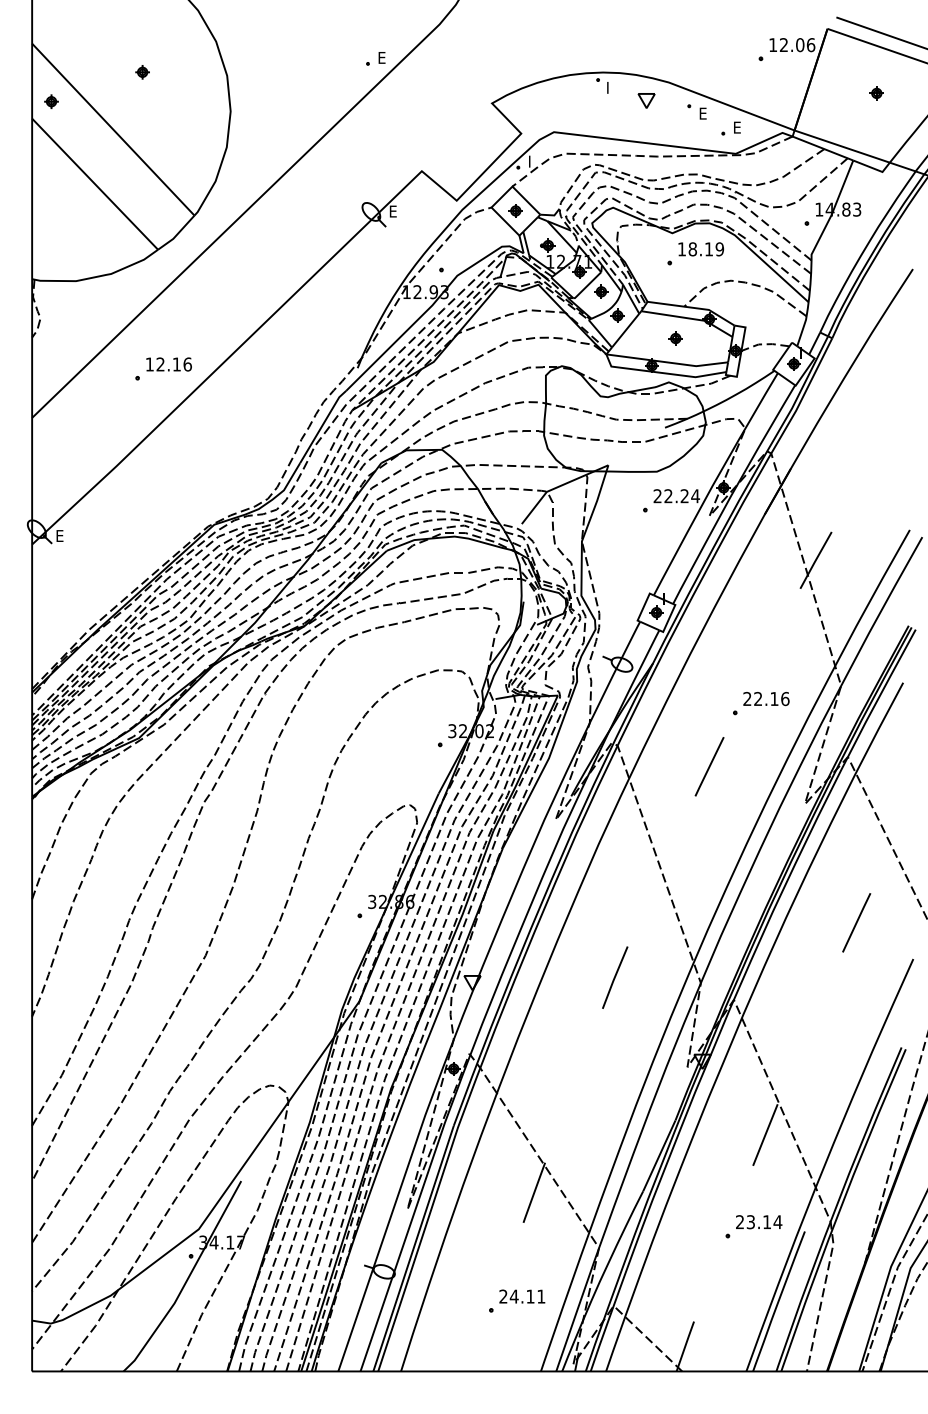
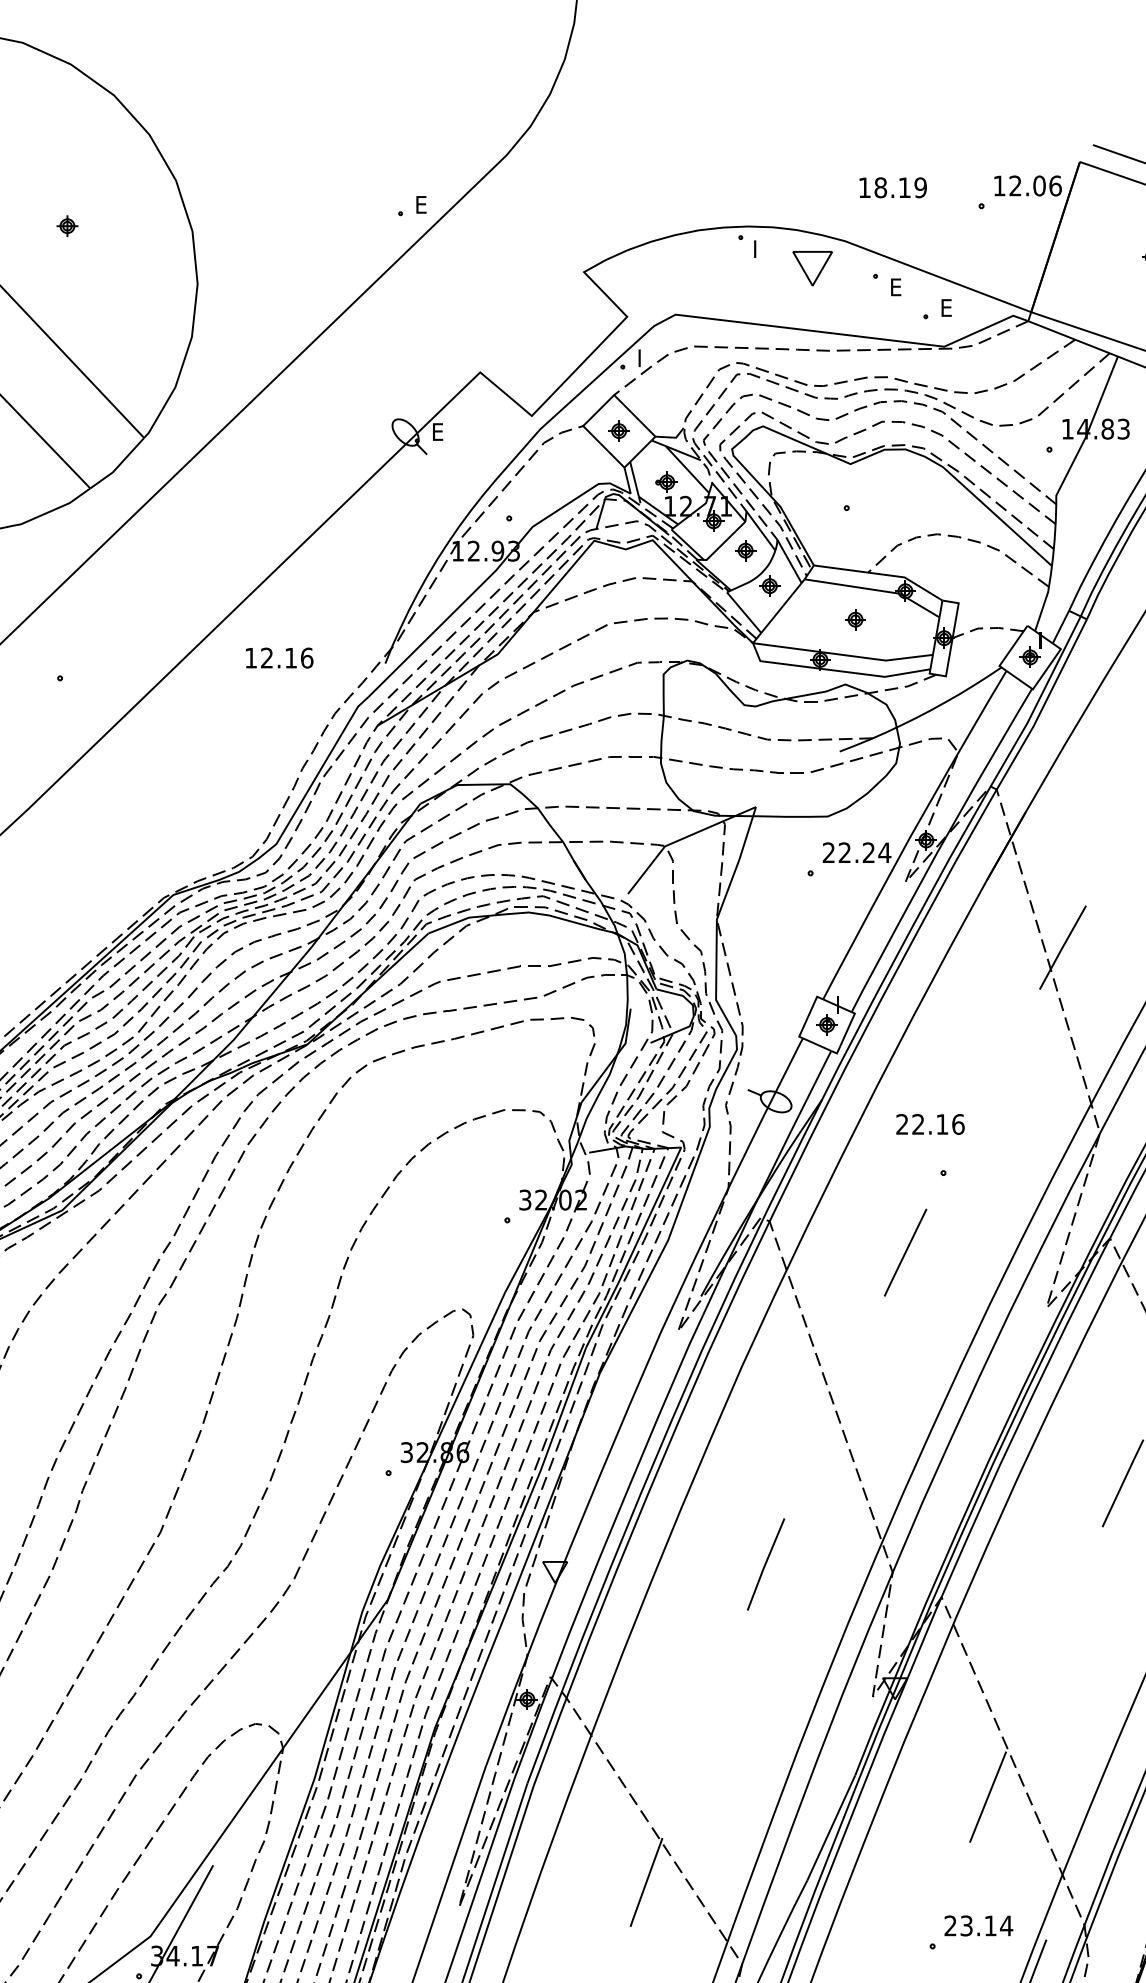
part: (646, 100) -> (812, 267), size x1.6
text: (701, 249) -> (893, 188), moved
text: (168, 364) -> (278, 658), moved
text: (766, 699) -> (930, 1125), moved

